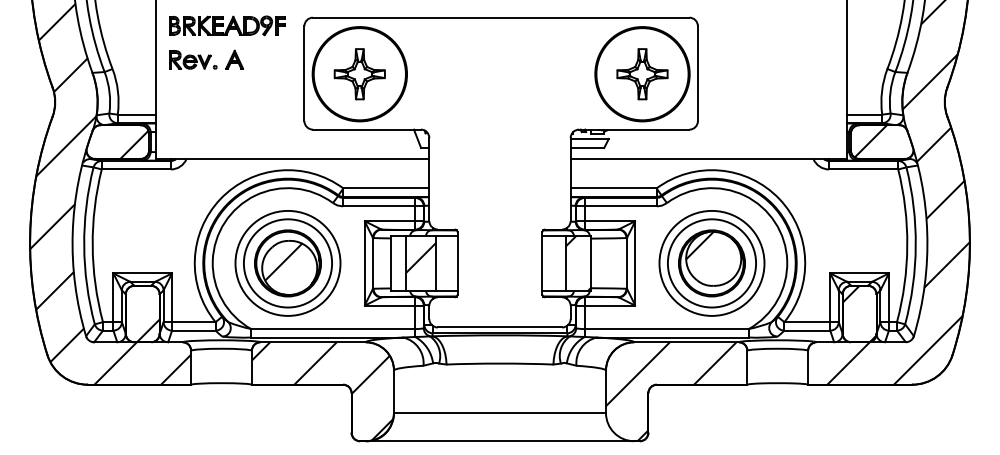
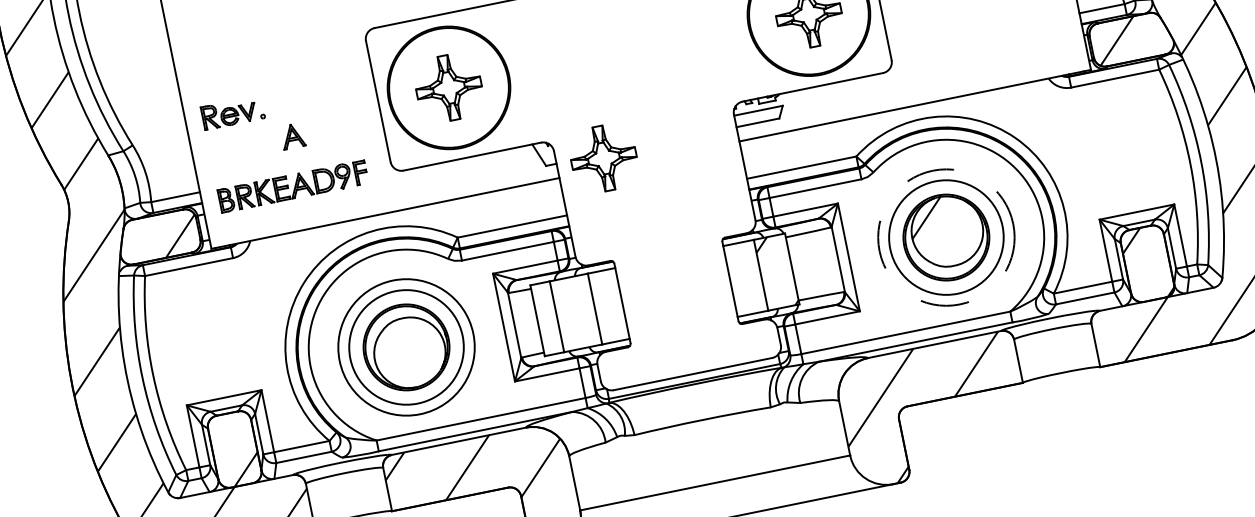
part: (227, 25) -> (293, 186), moved
part: (234, 59) -> (292, 136), moved
part: (465, 151) -> (603, 158), added
hatch: (421, 257) -> (574, 305), removed
hatch: (283, 261) -> (400, 346), removed
circle: (711, 262) -> (945, 236), solid -> dashed

